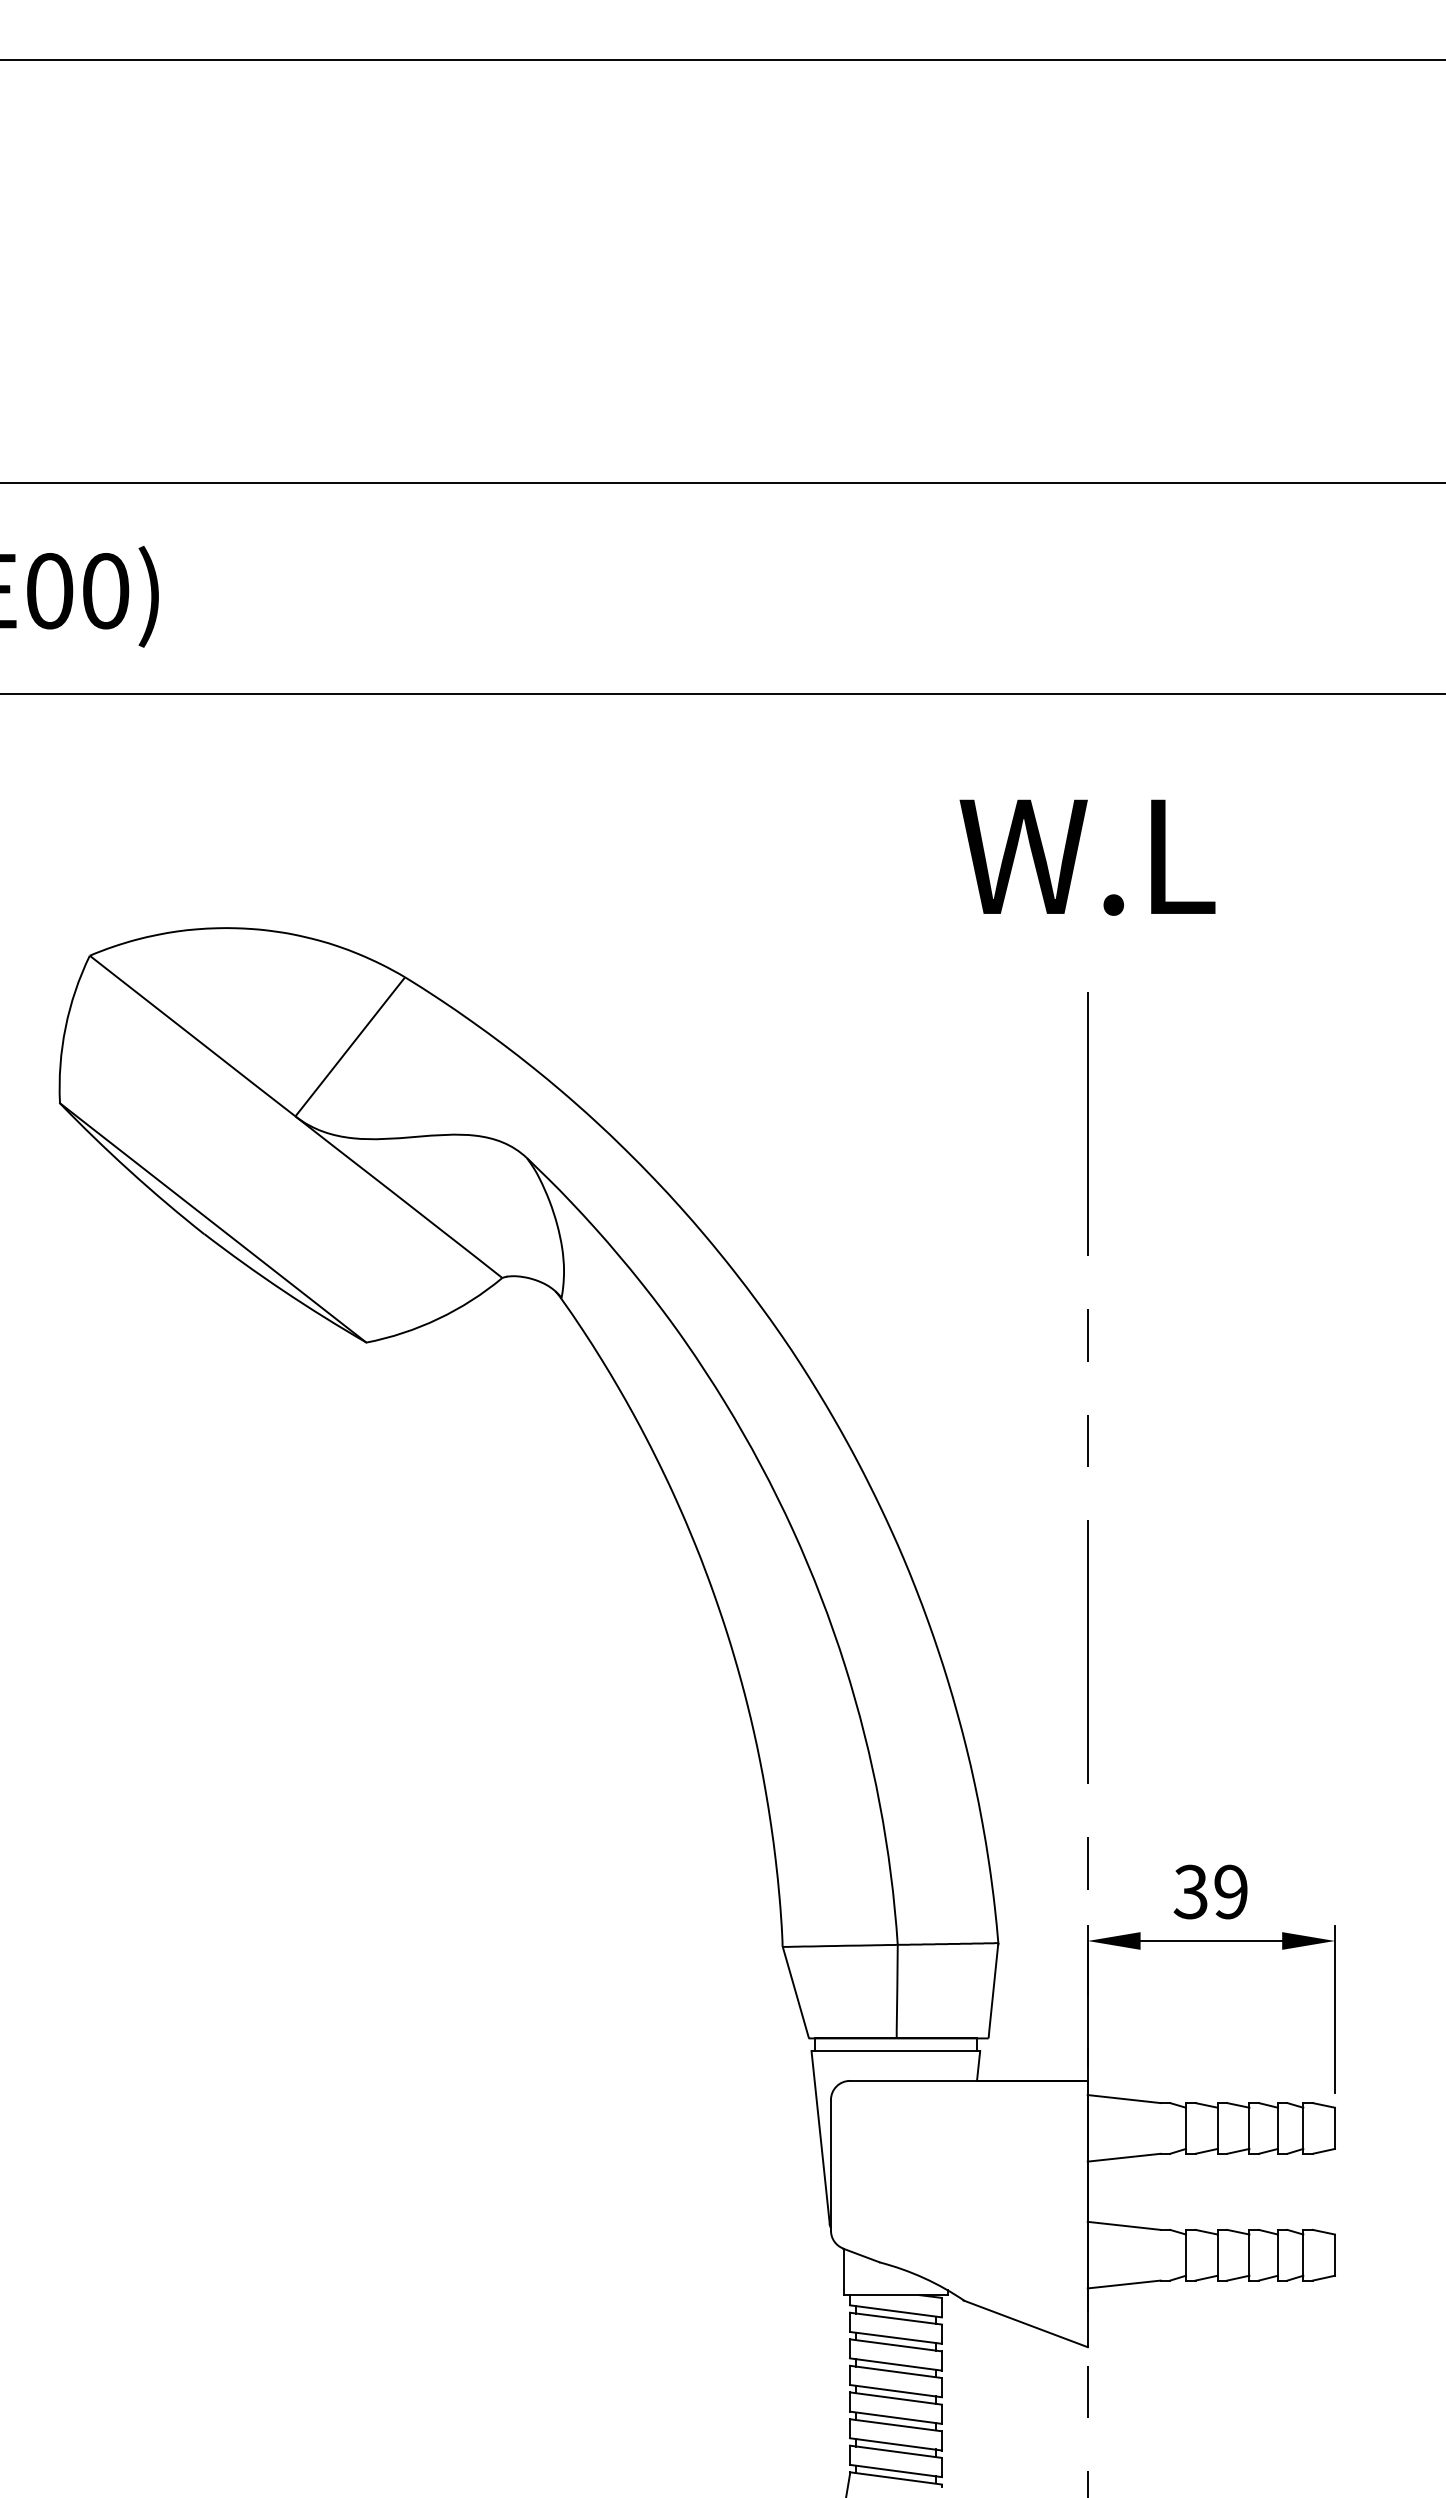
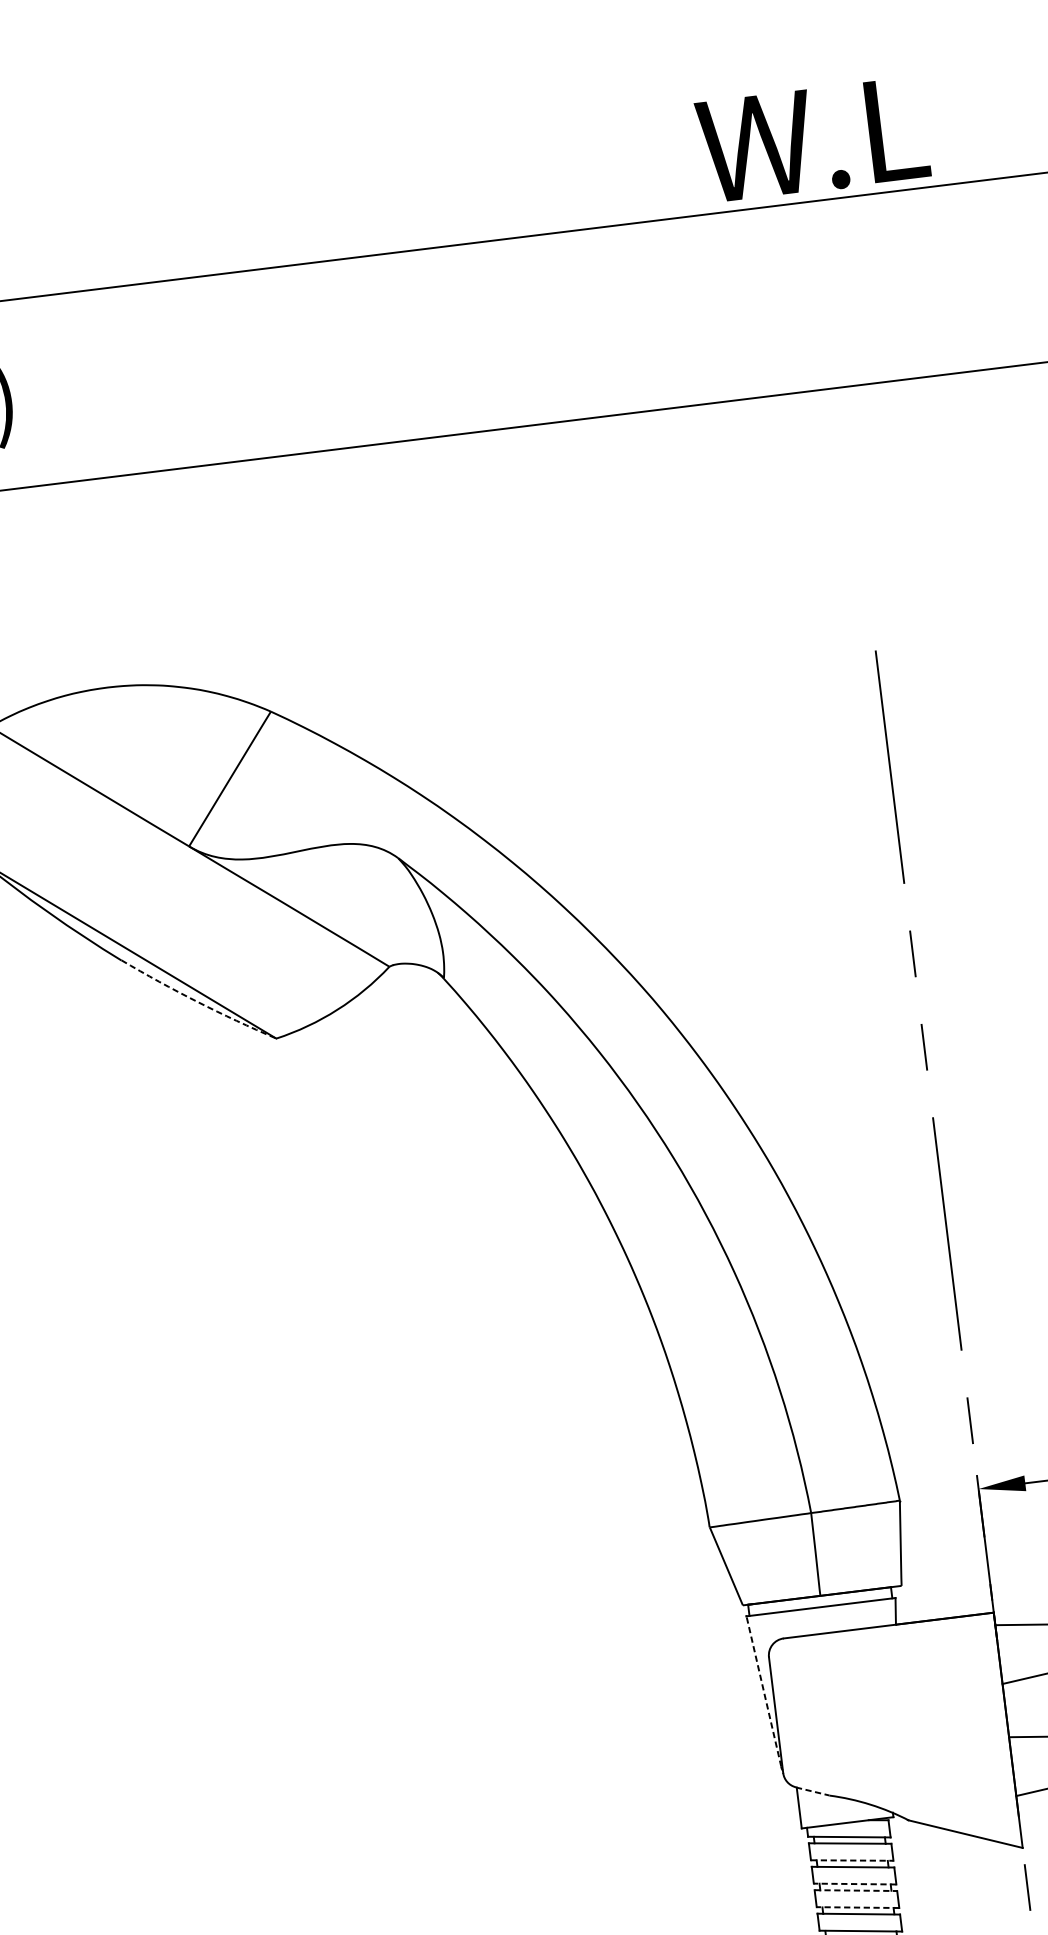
text: (1087, 857) -> (812, 140), moved
arc: (283, 1290) -> (197, 1001), solid -> dashed
line: (820, 2137) -> (763, 1691), solid -> dashed
line: (861, 2255) -> (812, 1791), solid -> dashed
line: (896, 2337) -> (852, 1860), solid -> dashed
line: (895, 2364) -> (854, 1884), solid -> dashed
line: (896, 2371) -> (856, 1890), solid -> dashed
line: (895, 2391) -> (857, 1907), solid -> dashed

